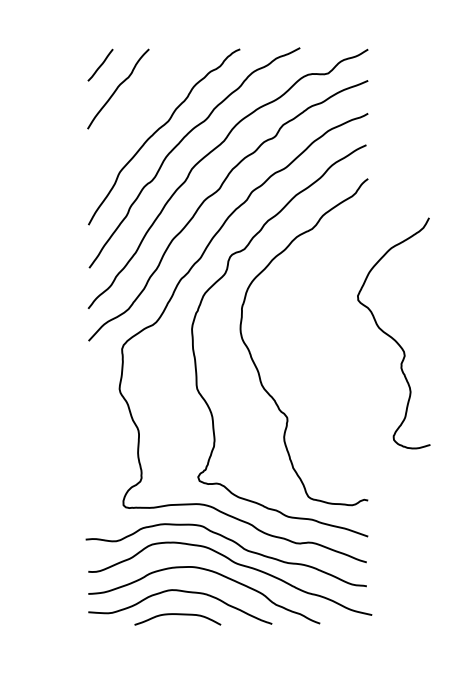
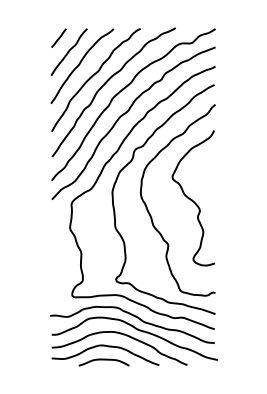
curve: (137, 110) -> (80, 64), added
curve: (390, 333) -> (191, 198), moved

